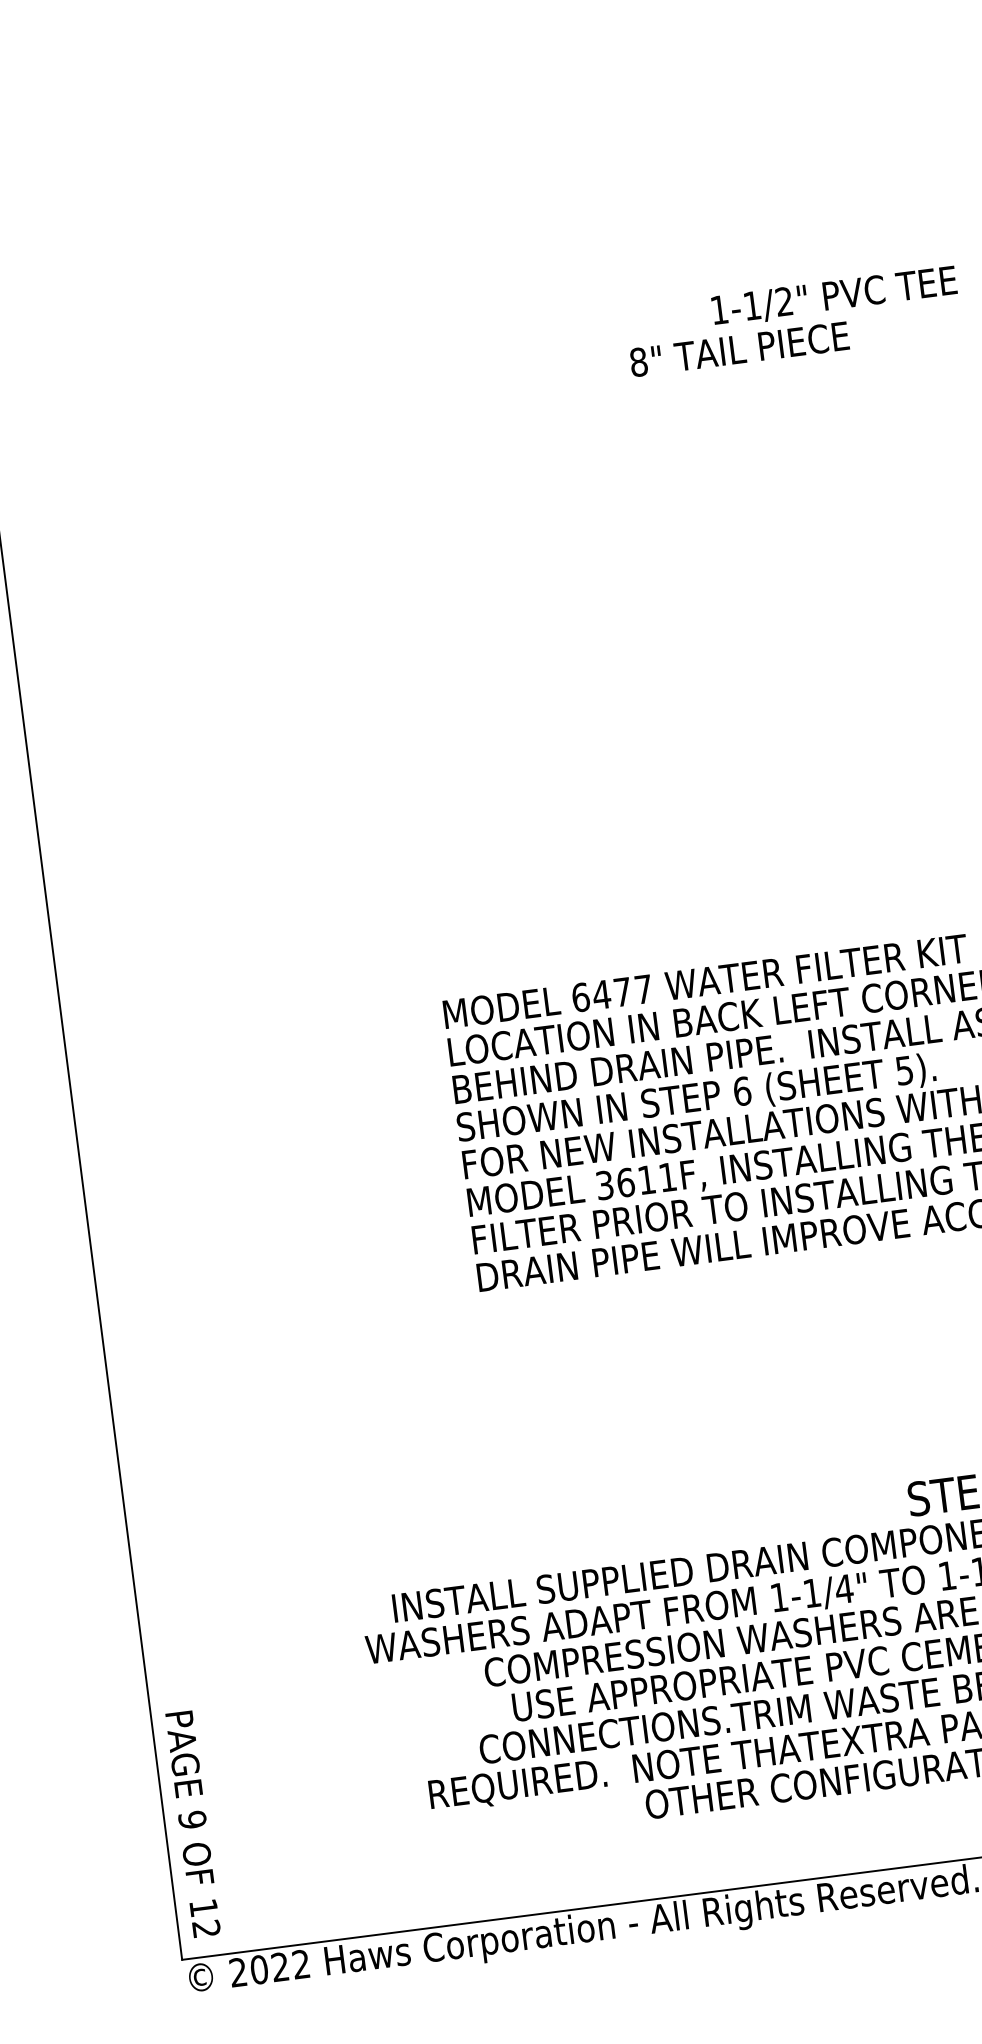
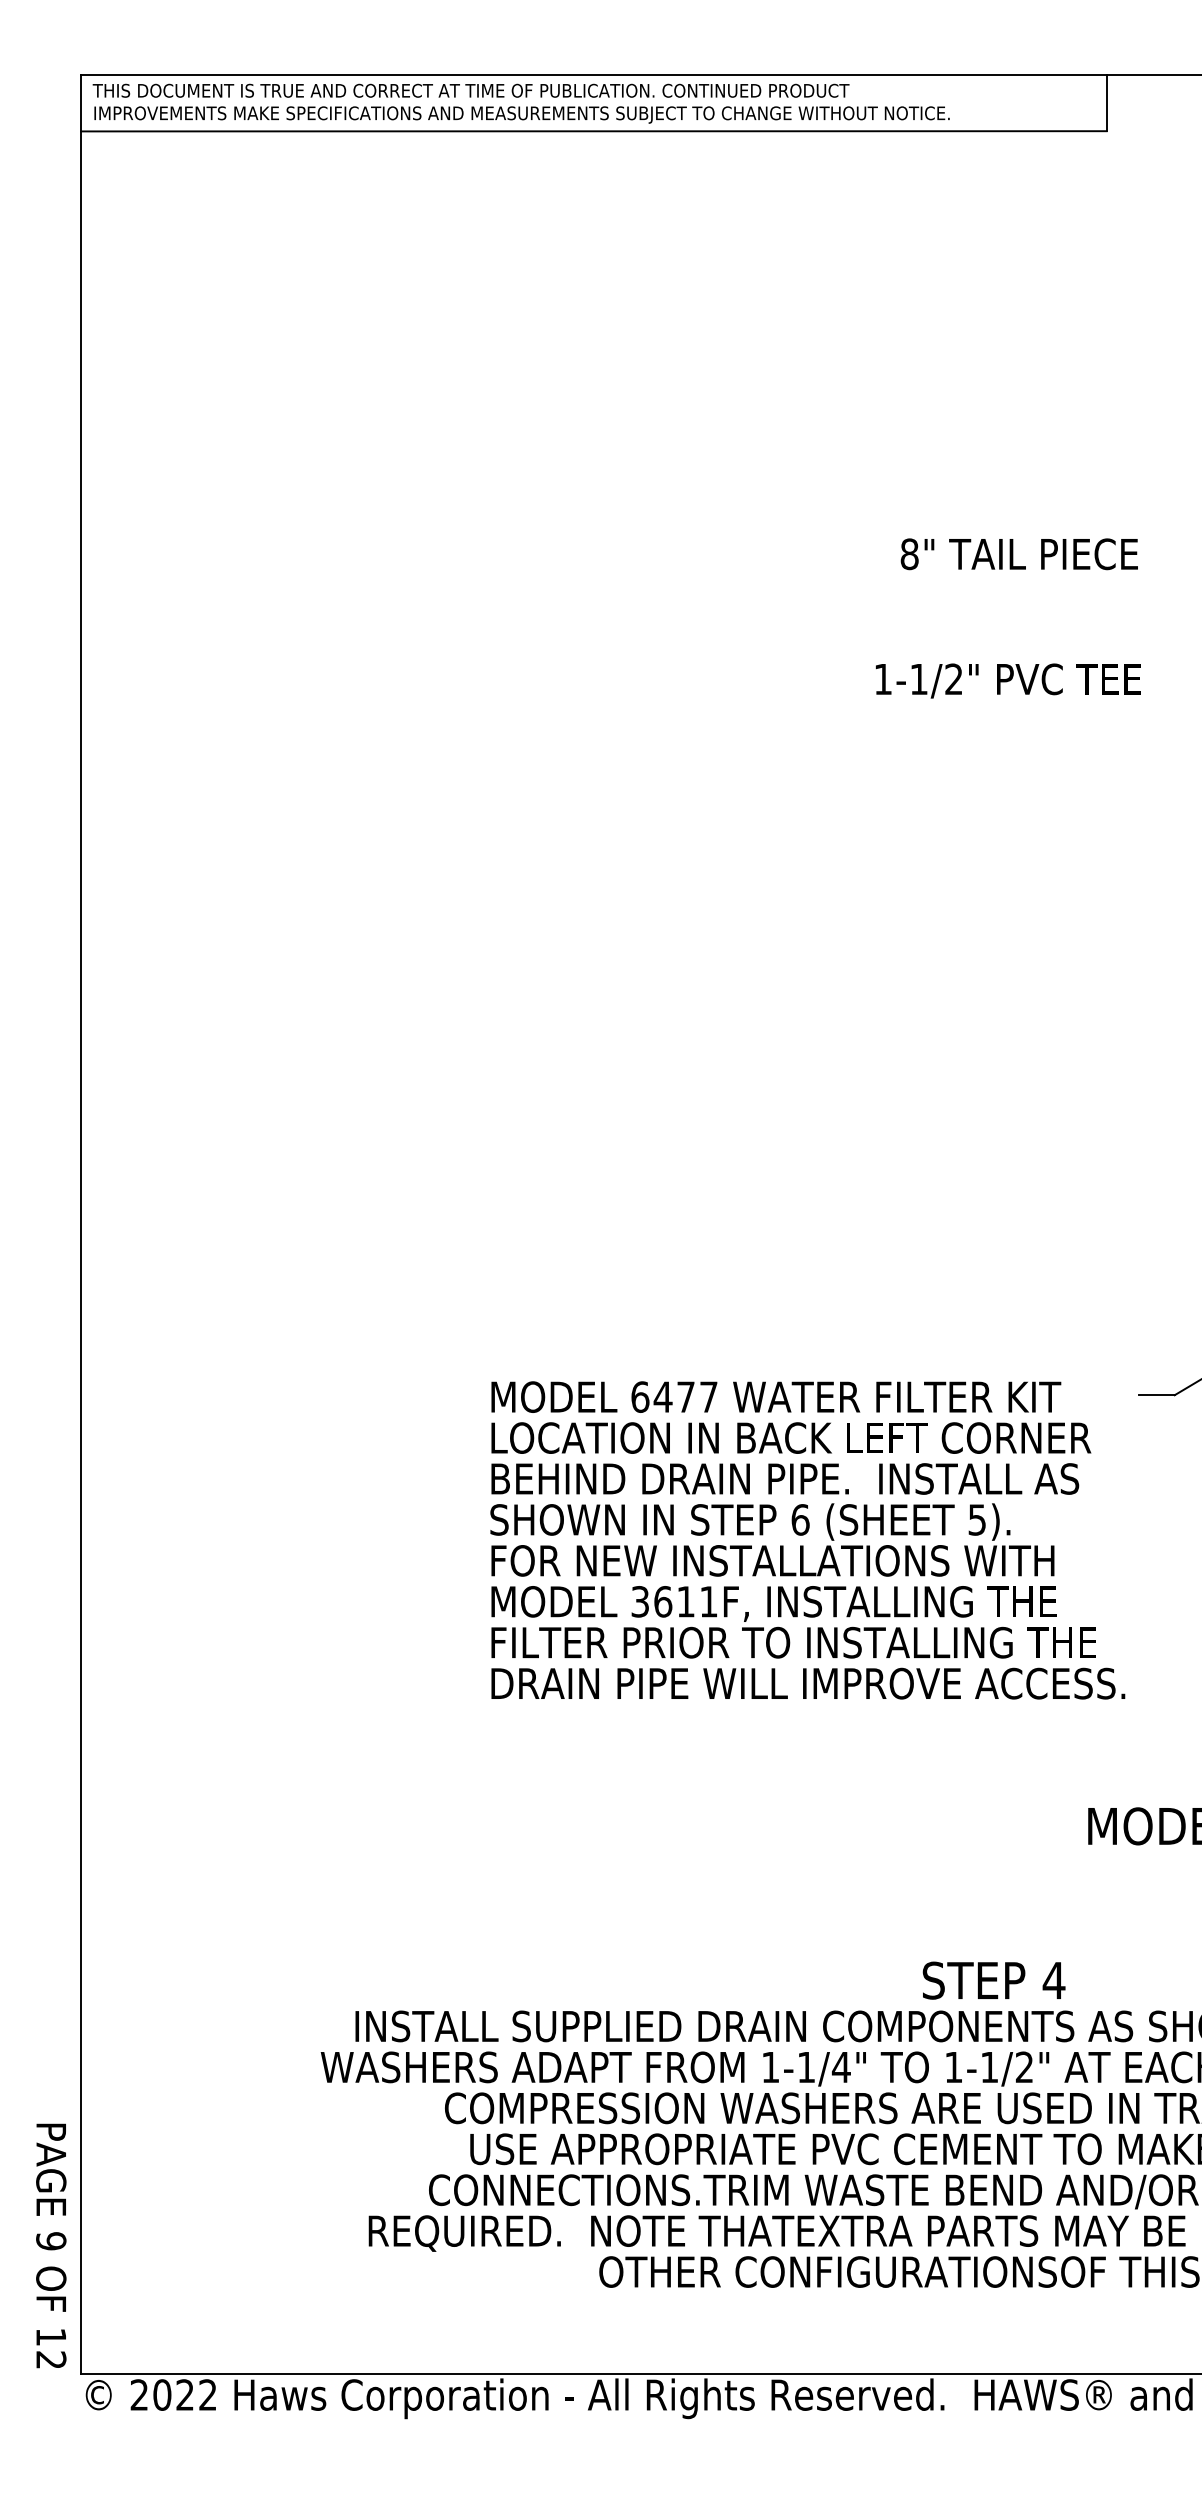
text: (738, 349) -> (1018, 554), moved
text: (193, 1823) -> (51, 2245), moved

